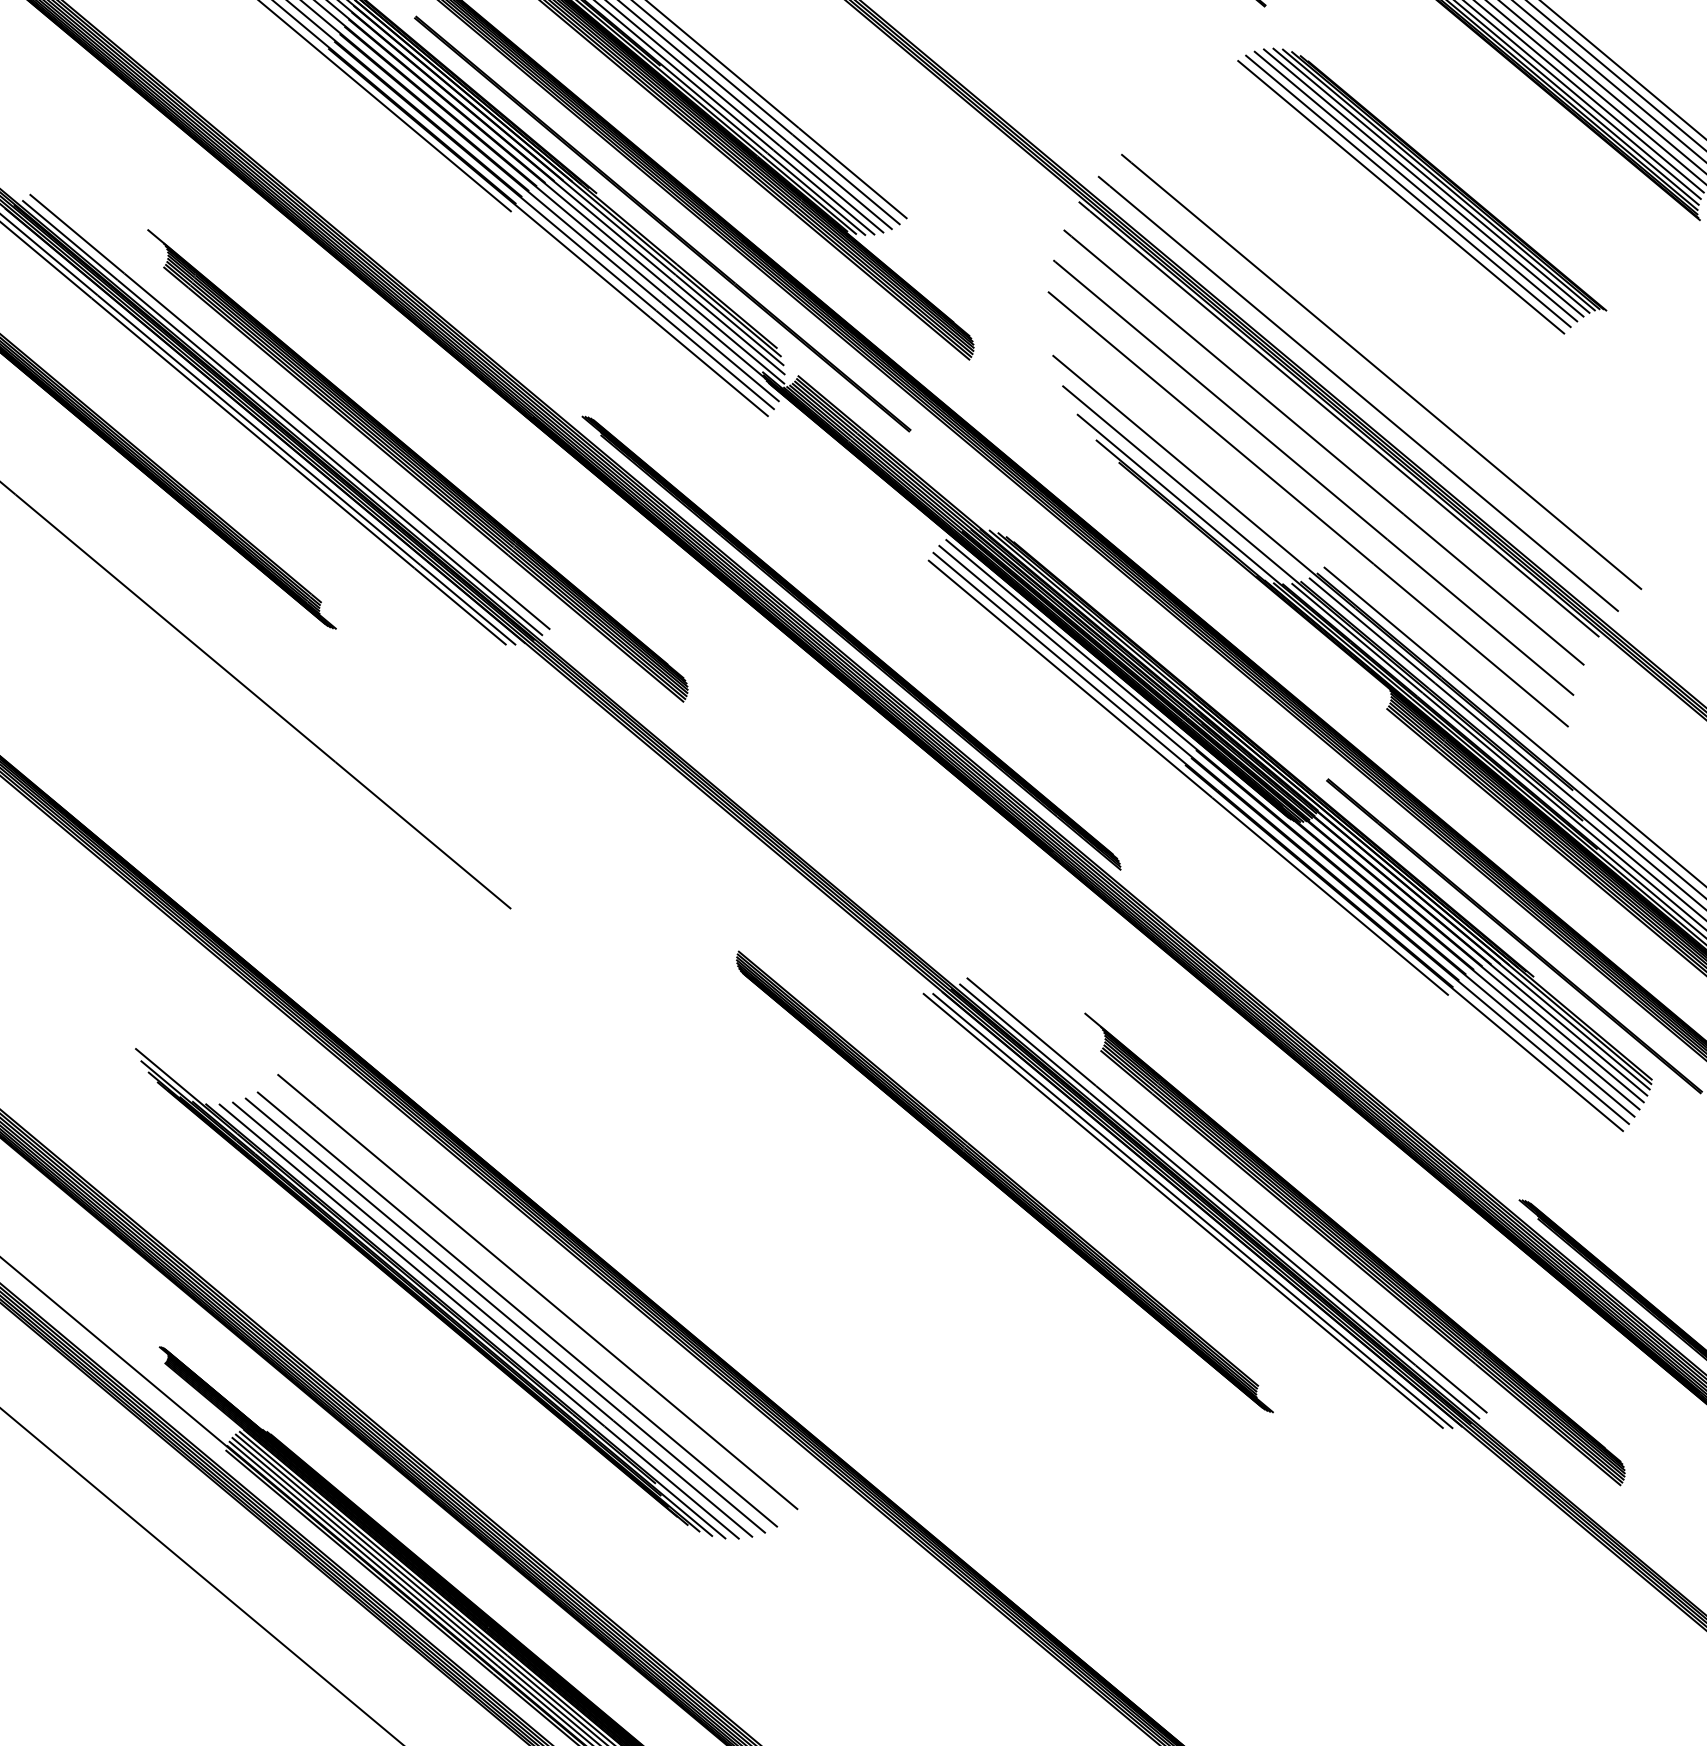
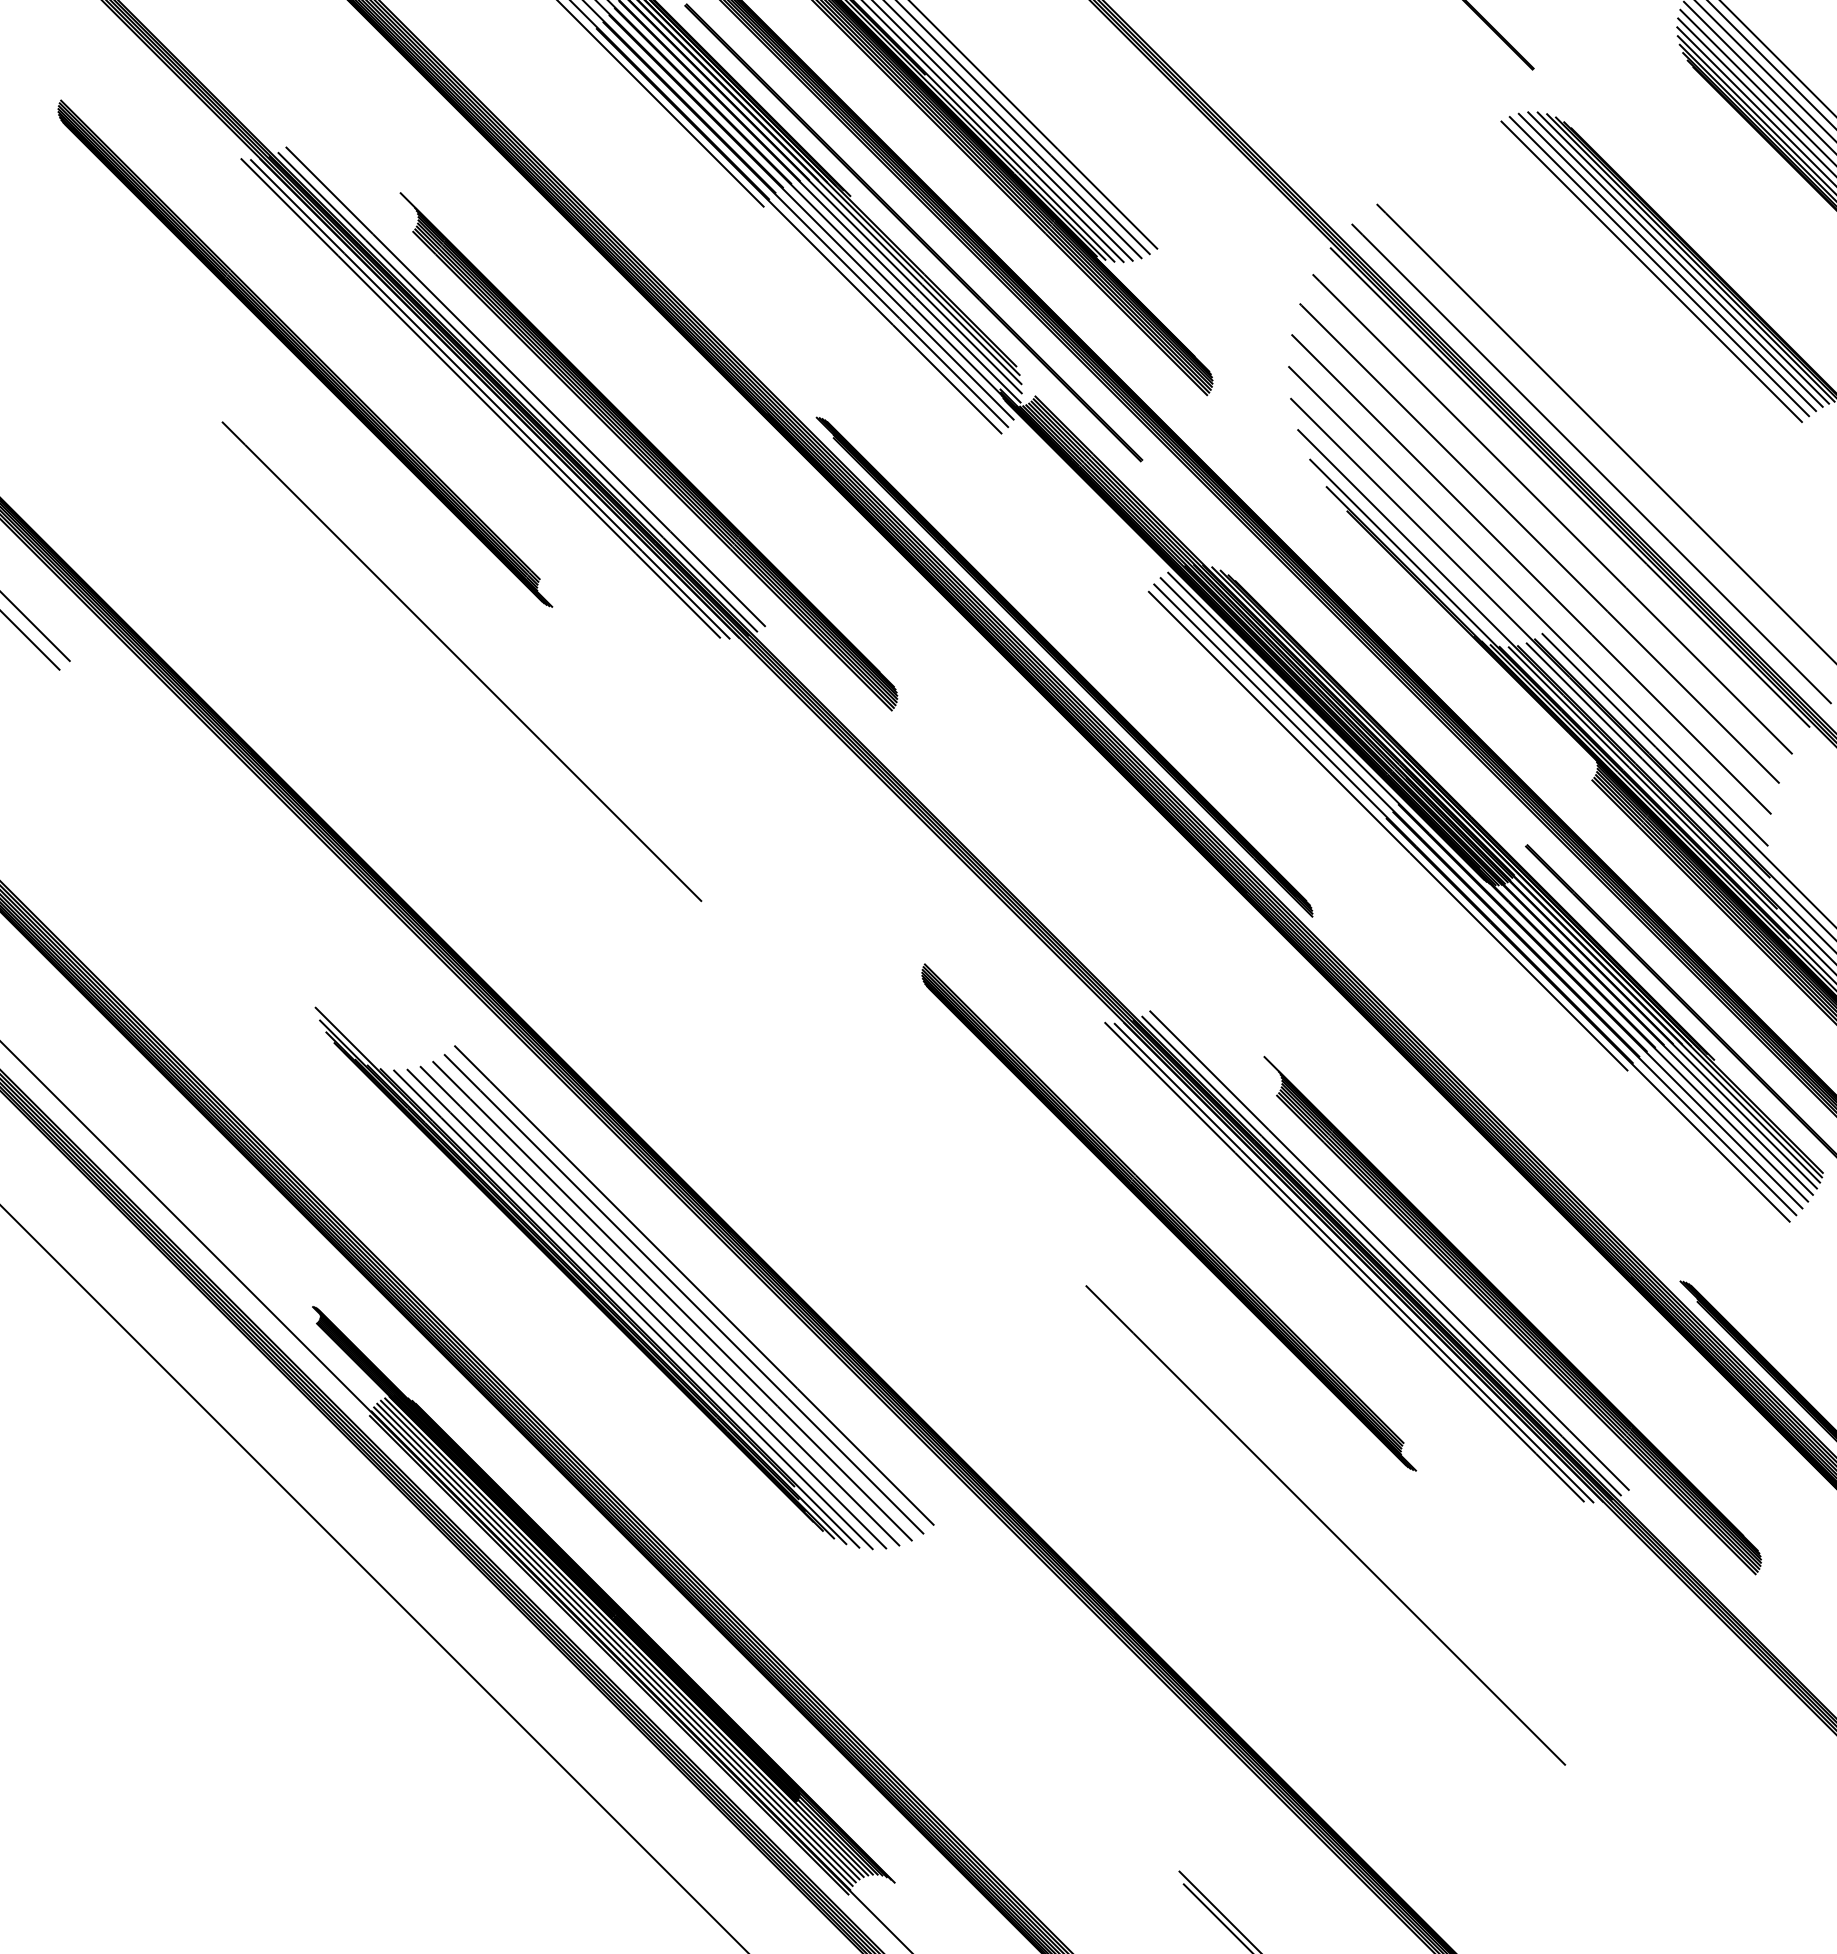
line: (1308, 541) -> (1528, 606), added
line: (527, 1301) -> (683, 1294), added
line: (1187, 1474) -> (1325, 1525), added

